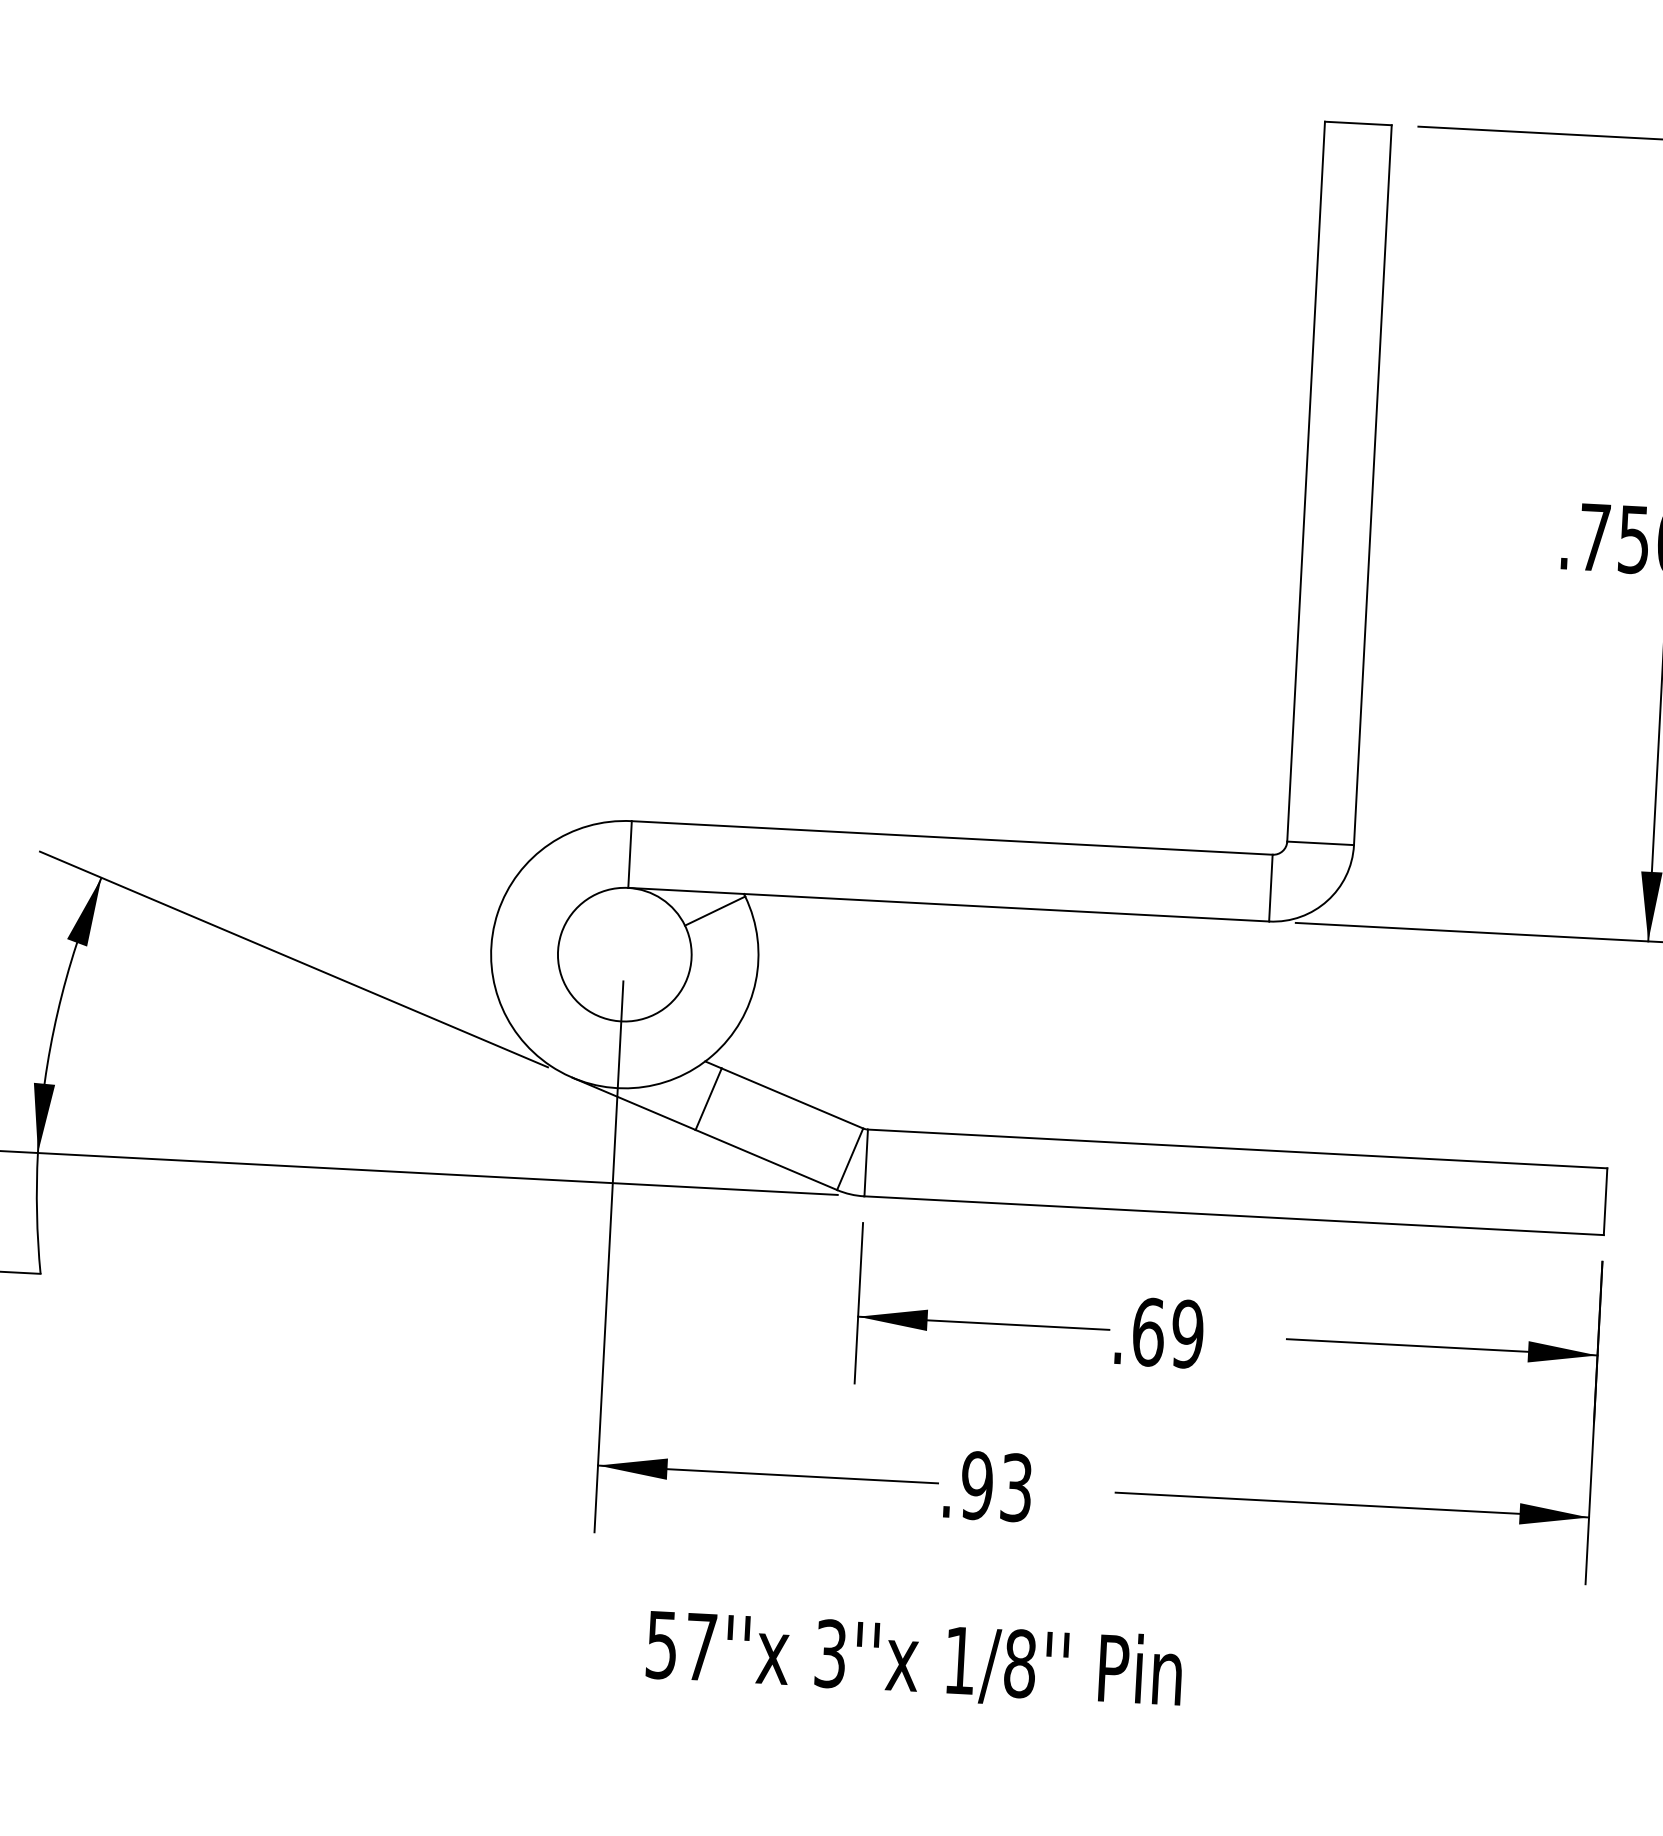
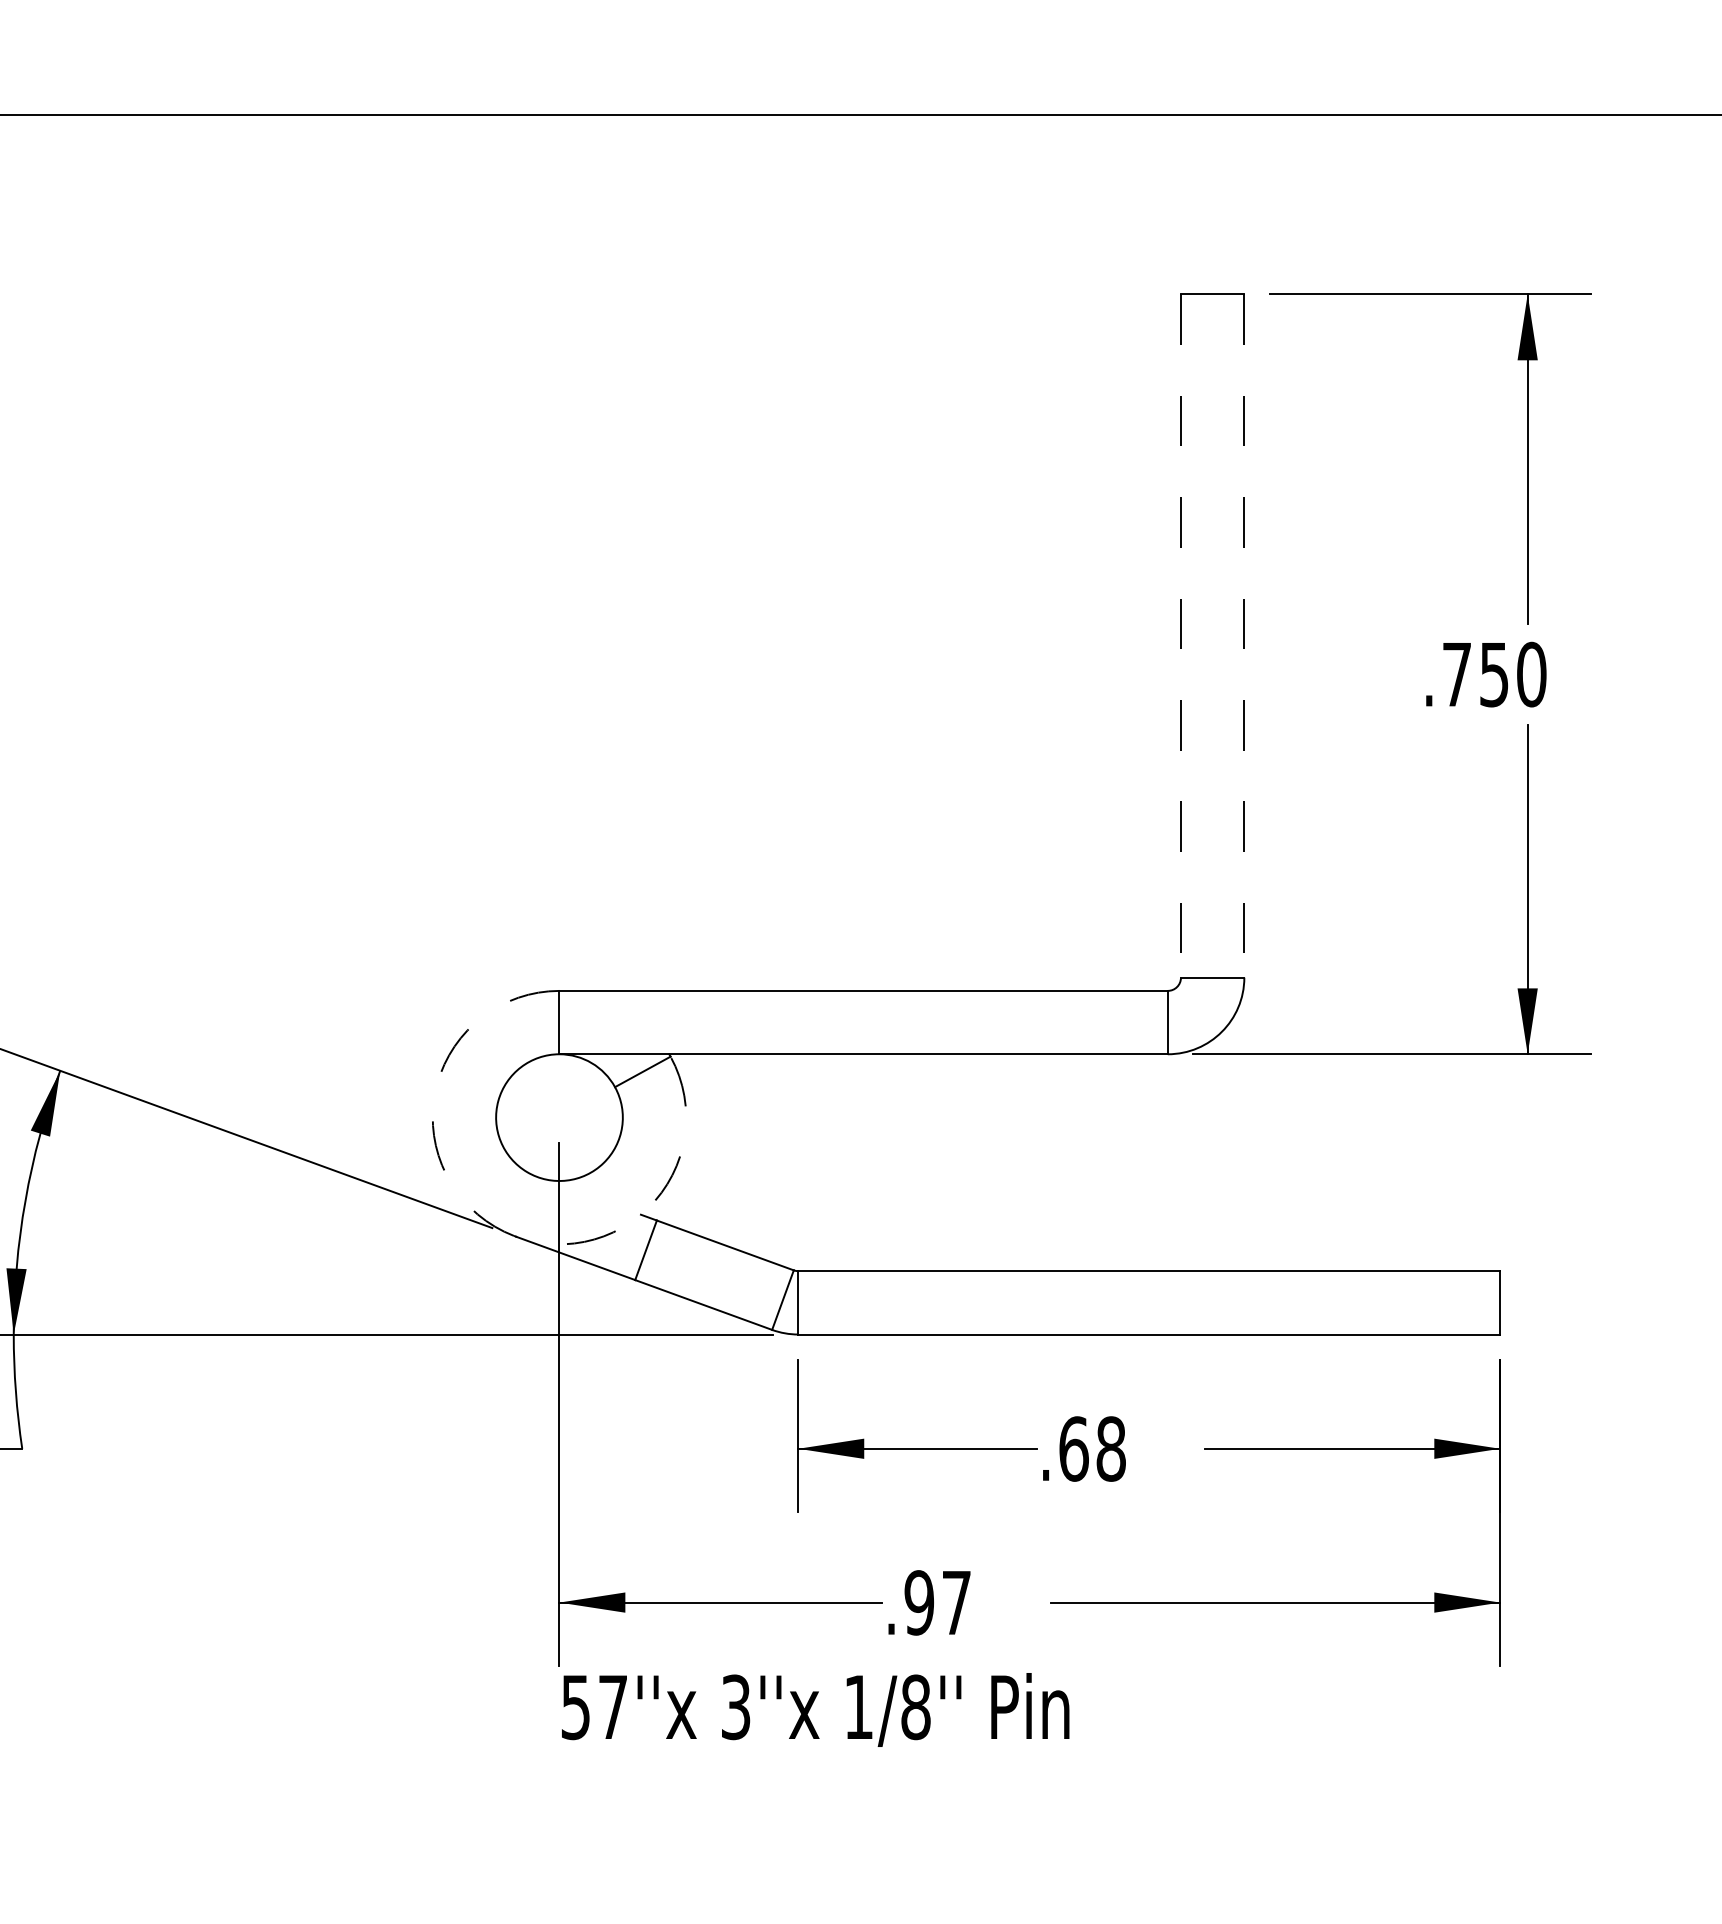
line: (1305, 482) -> (1180, 636), solid -> dashed
line: (1373, 485) -> (1244, 636), solid -> dashed
arc: (550, 1065) -> (494, 1226), solid -> dashed
text: (1187, 1333) -> (1110, 1448), .69 -> .68
text: (1016, 1487) -> (956, 1602), .93 -> .97
text: (914, 1660) -> (815, 1709), moved

